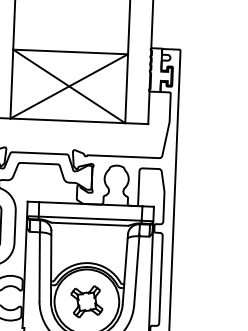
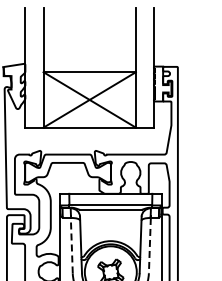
line: (39, 266) -> (71, 245), solid -> dashed
line: (136, 270) -> (149, 245), solid -> dashed

